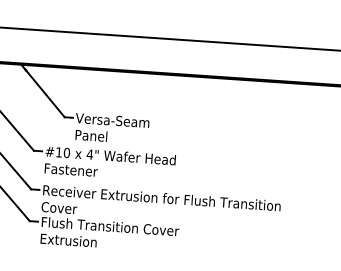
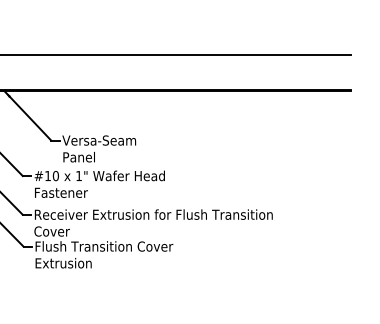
text: (89, 154) -> (78, 176), 4" -> 1"

